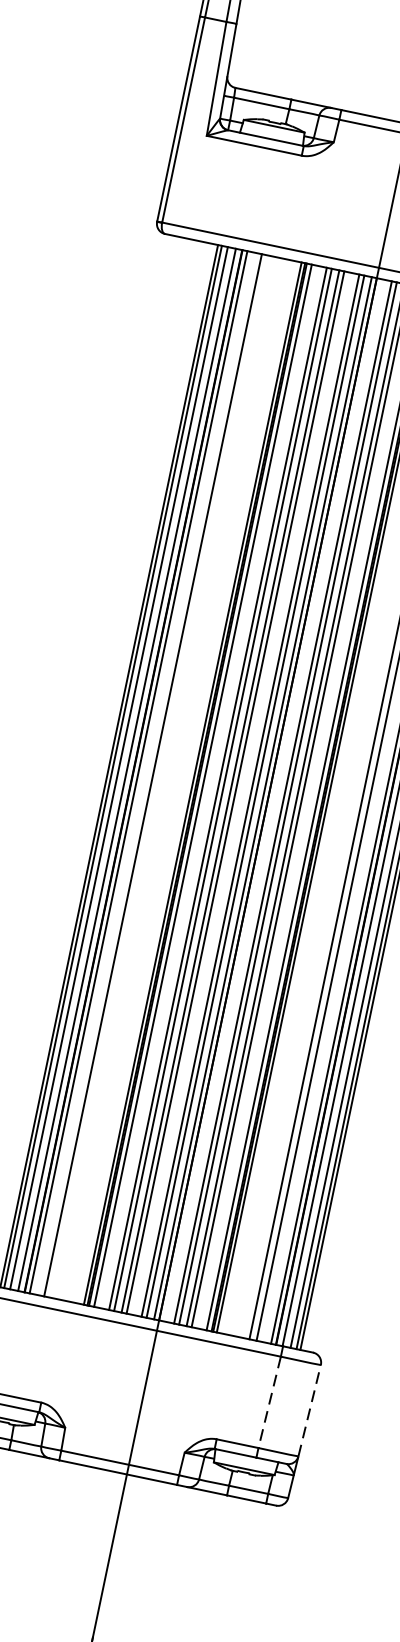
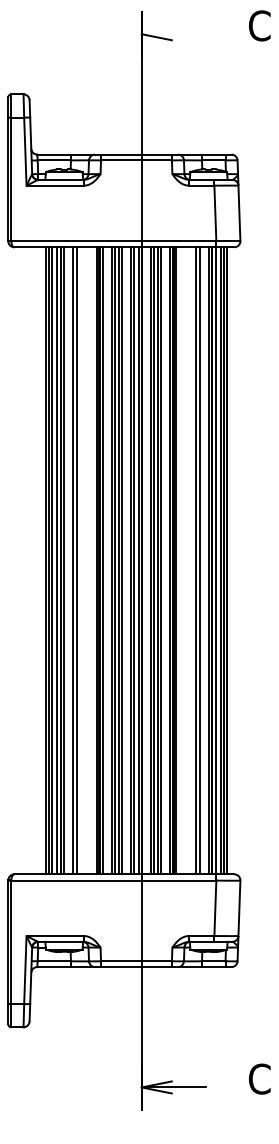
line: (159, 776) -> (76, 560), added
line: (269, 1402) -> (215, 908), dashed -> solid
line: (309, 1411) -> (239, 908), dashed -> solid

